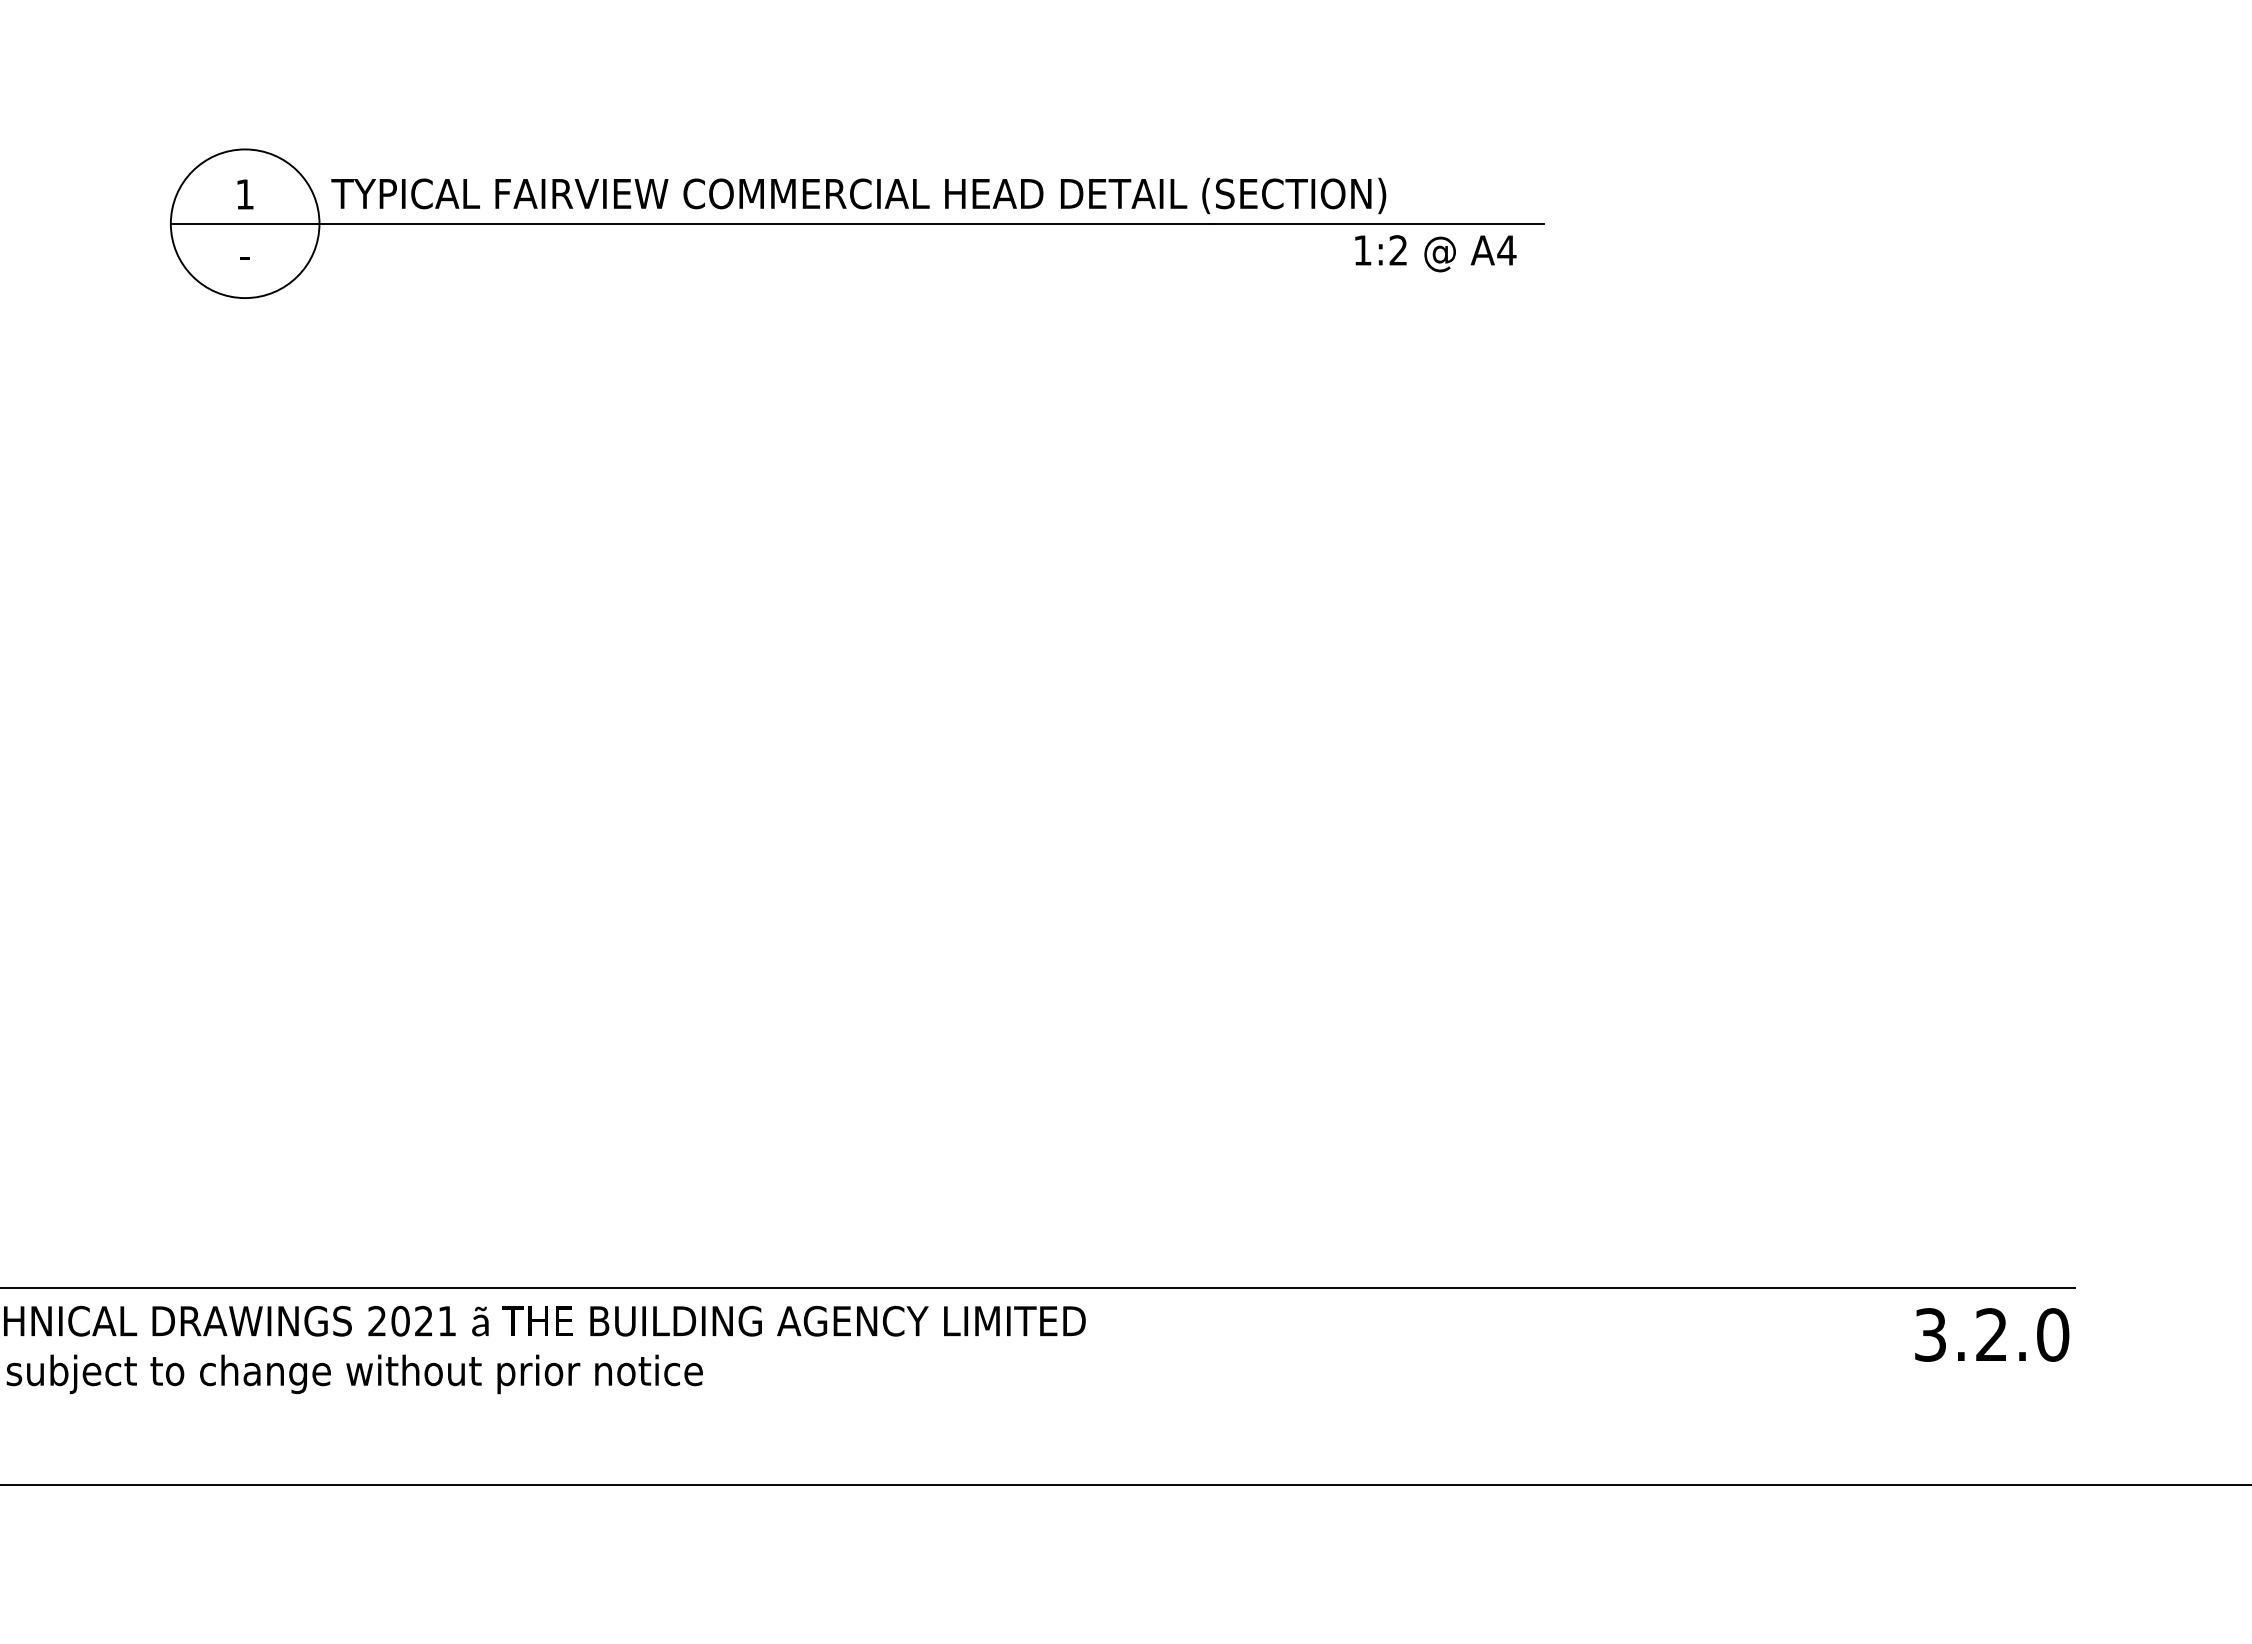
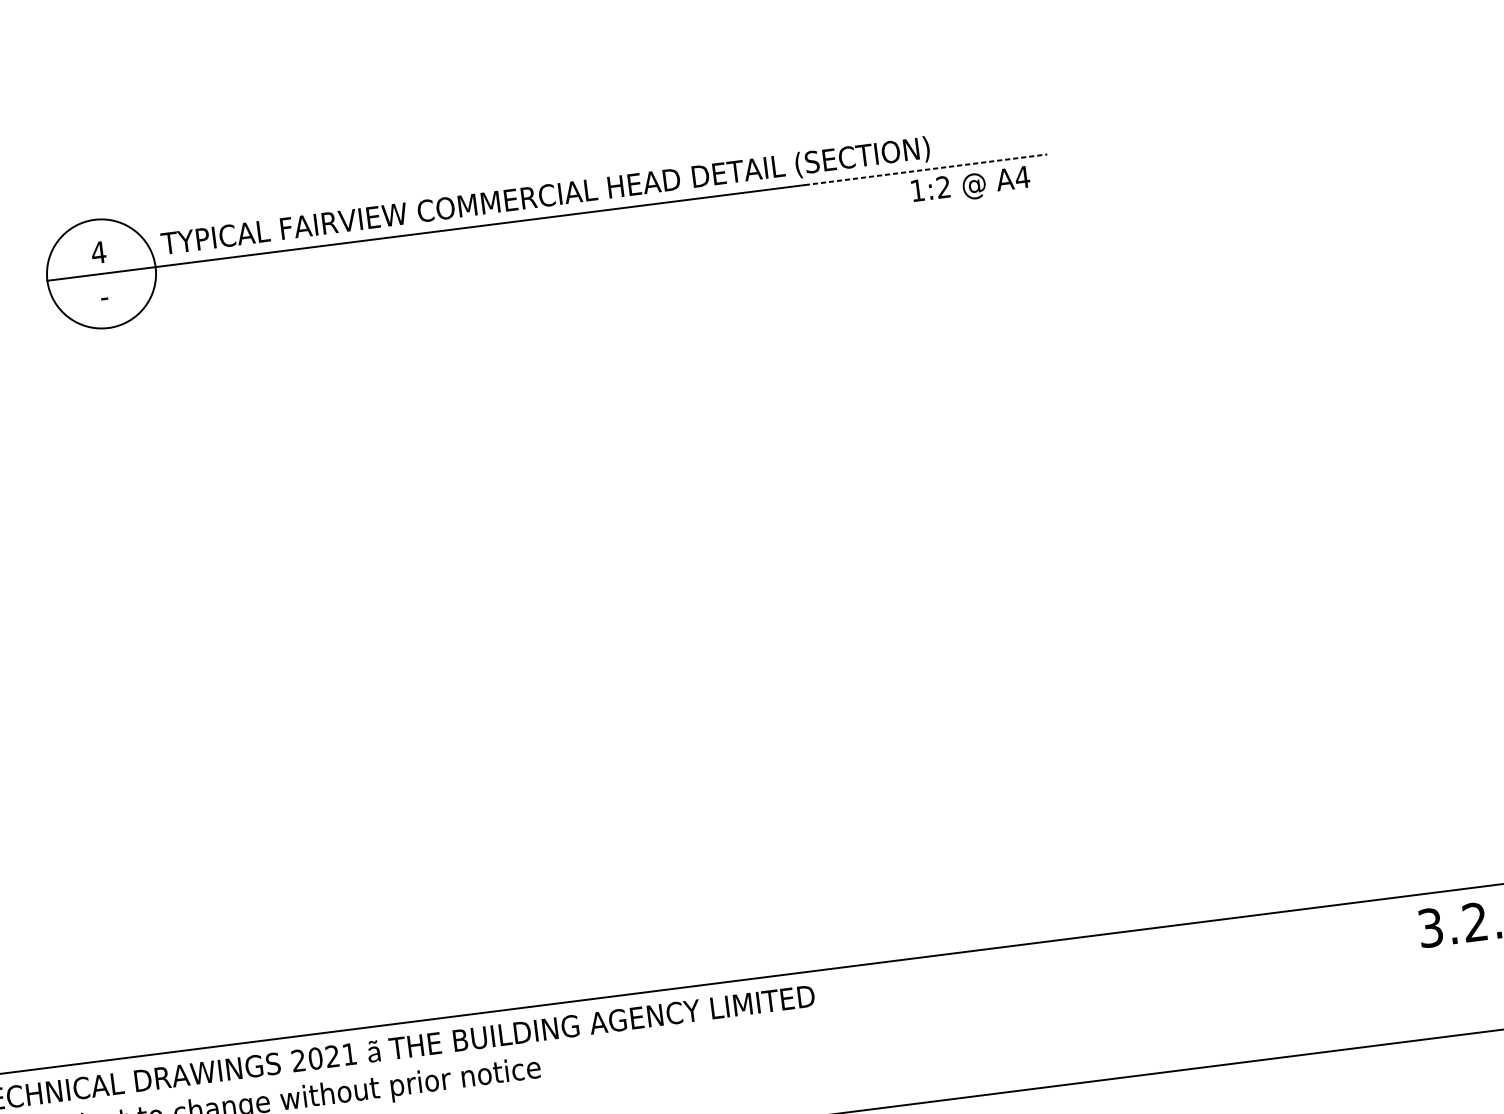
text: (244, 194) -> (98, 252), 1 -> 4
line: (1378, 223) -> (926, 169), solid -> dashed

